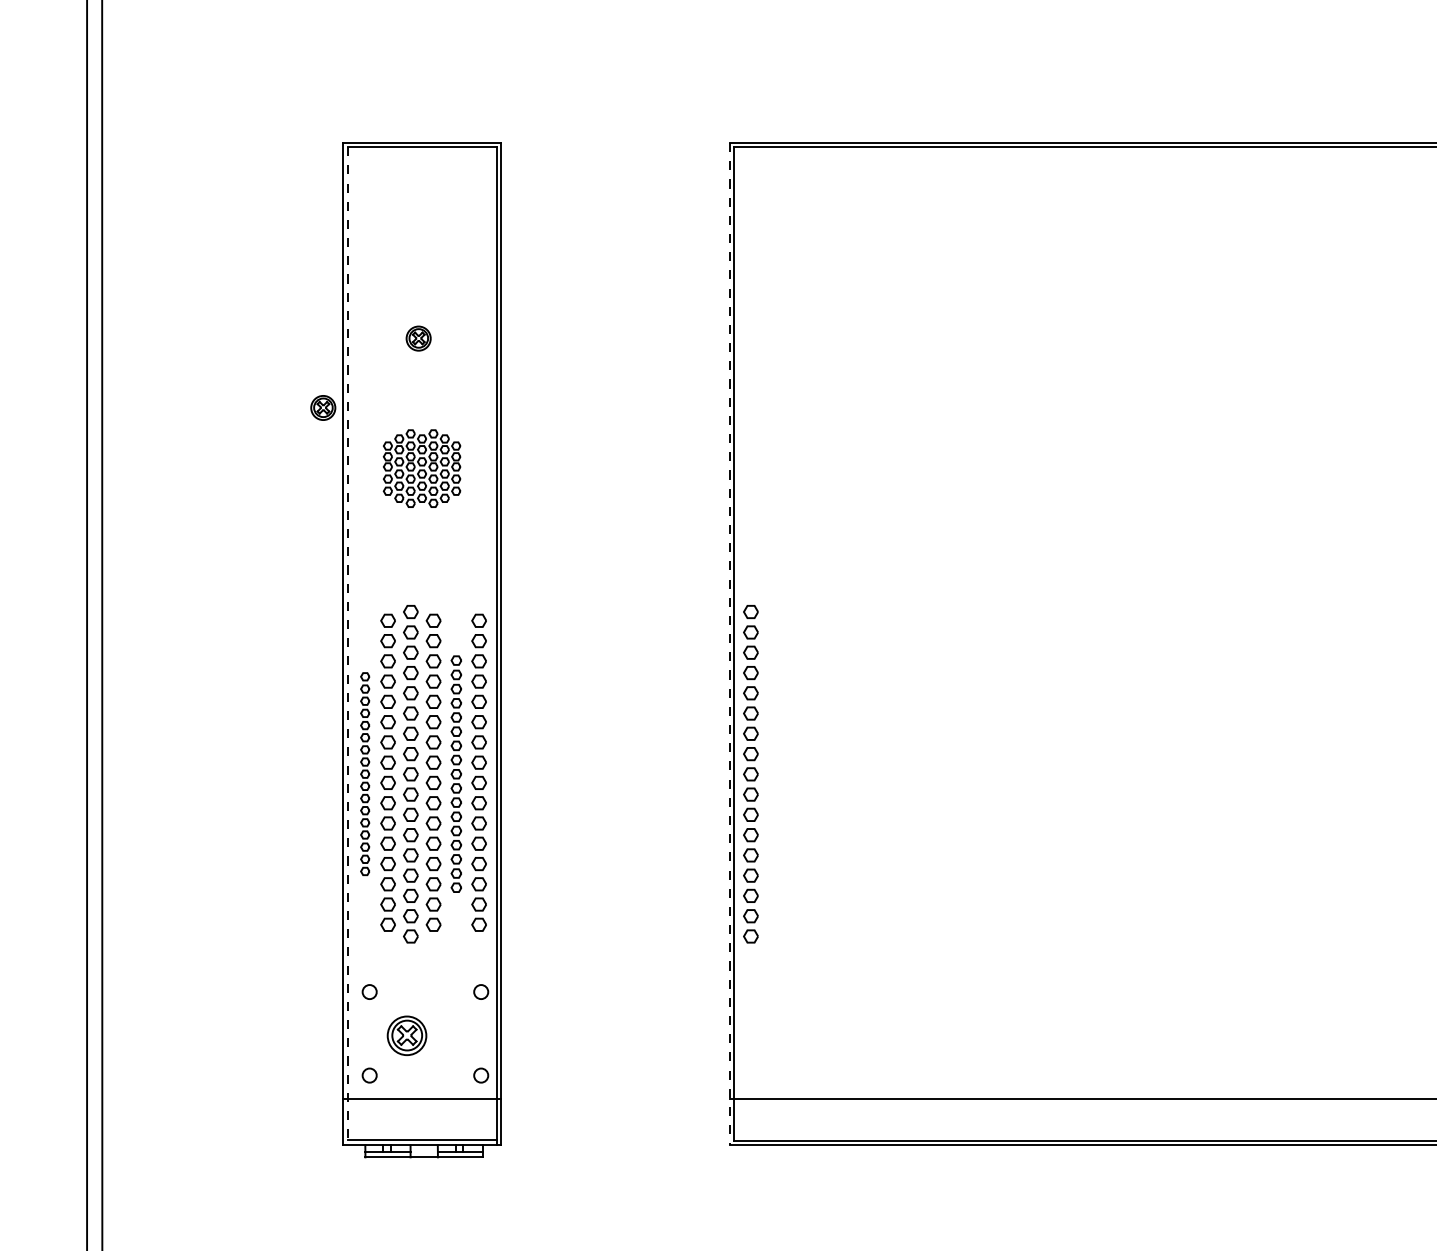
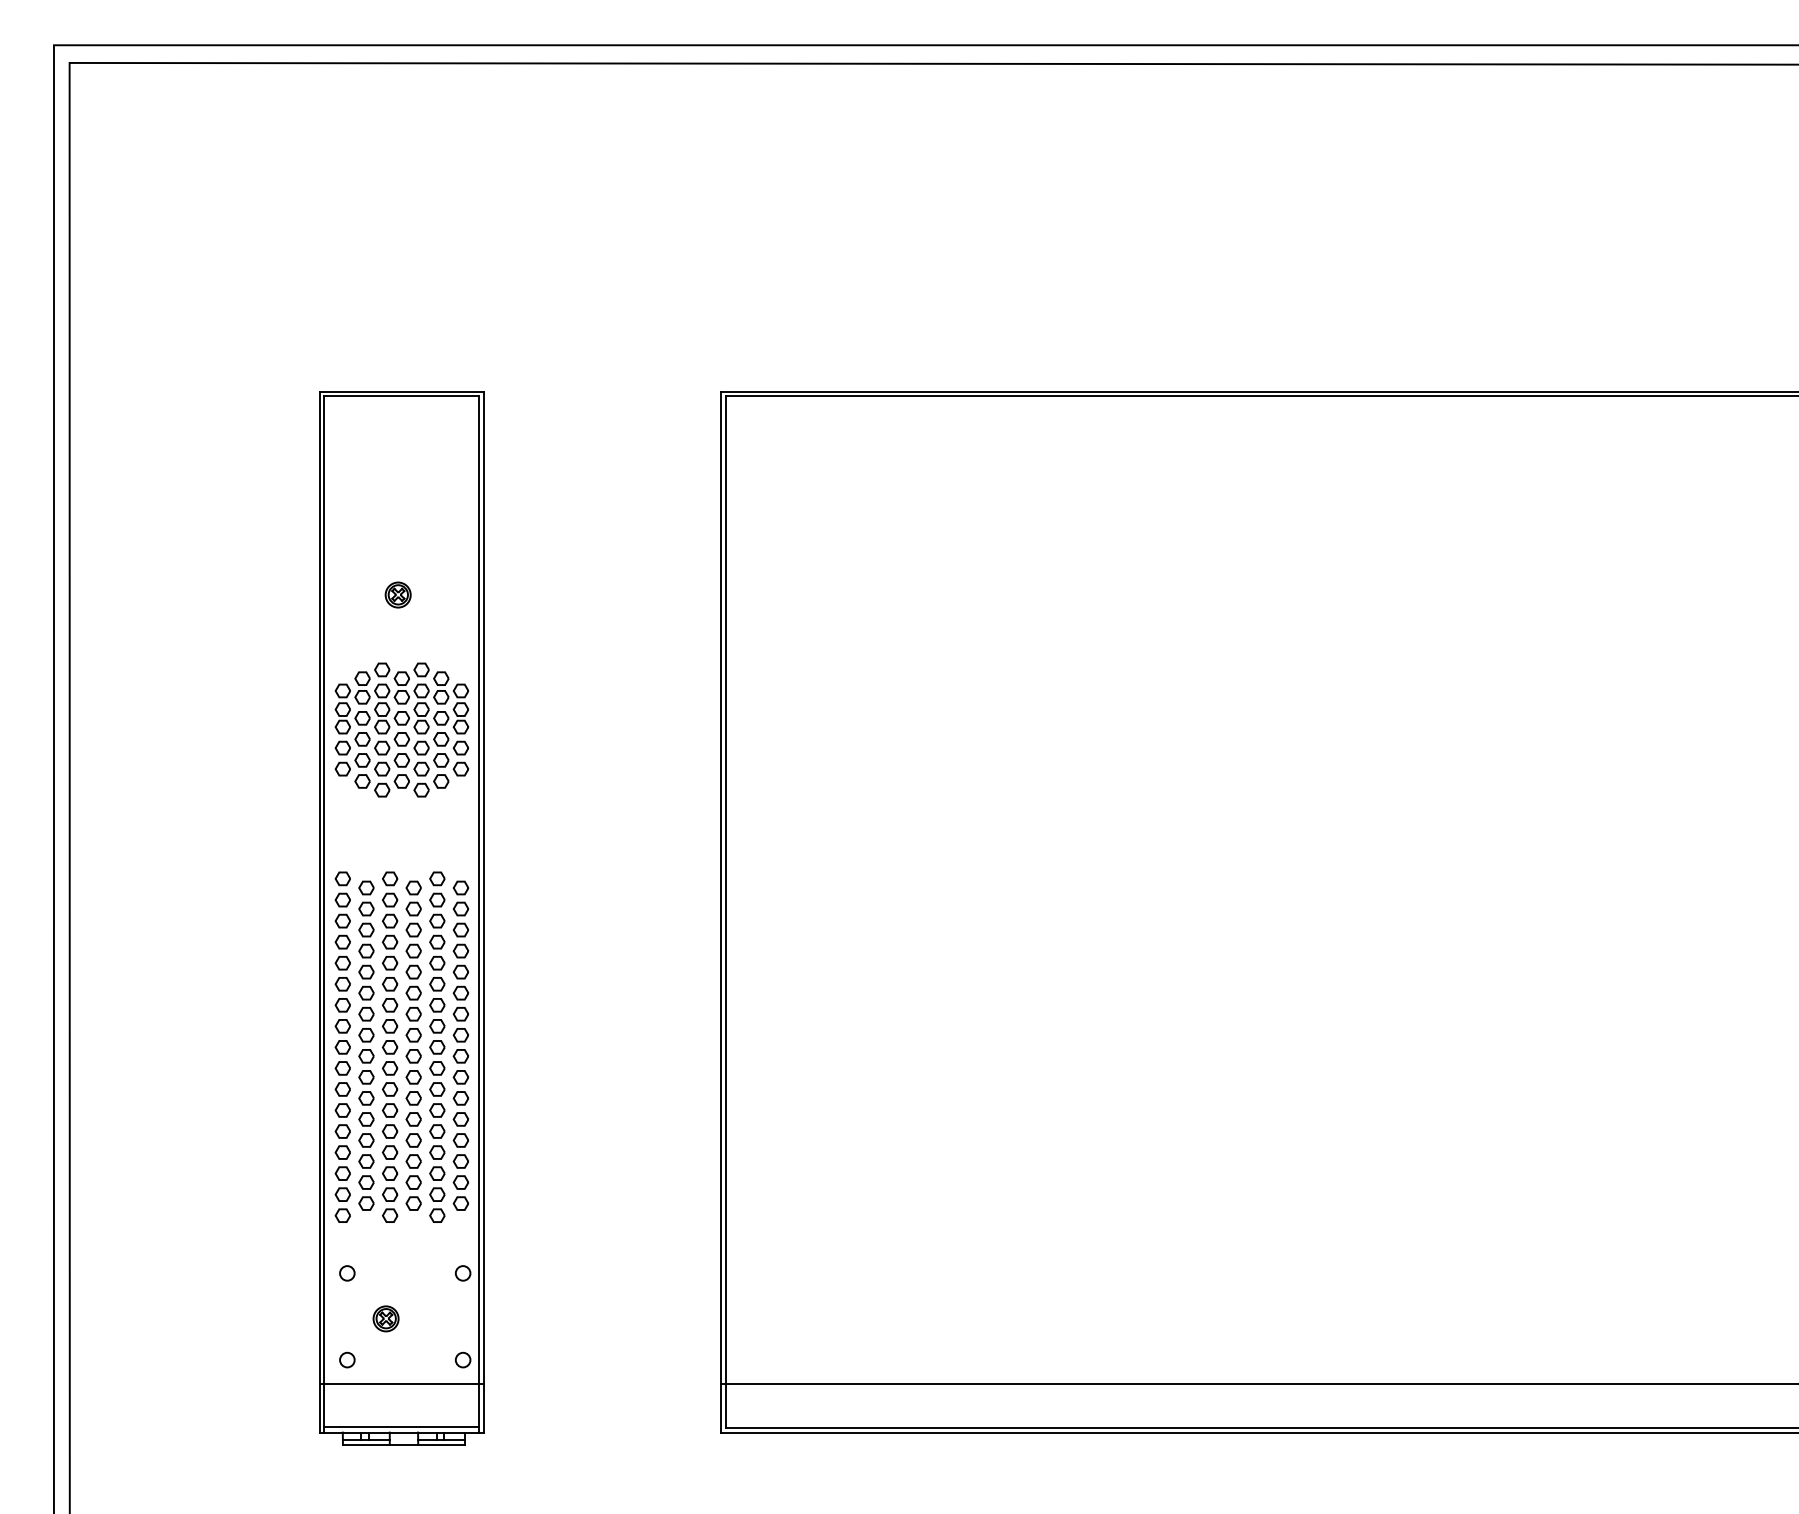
part: (322, 407) -> (298, 666), removed
part: (421, 468) -> (401, 729), size x1.67
line: (730, 644) -> (721, 912), dashed -> solid
line: (347, 646) -> (324, 914), dashed -> solid
part: (365, 773) -> (342, 1046), size x1.67
part: (456, 773) -> (437, 1046), size x1.43
part: (751, 773) -> (743, 1046), removed
part: (406, 1035) -> (385, 1318), size x0.62

